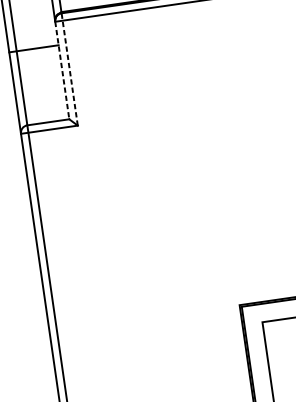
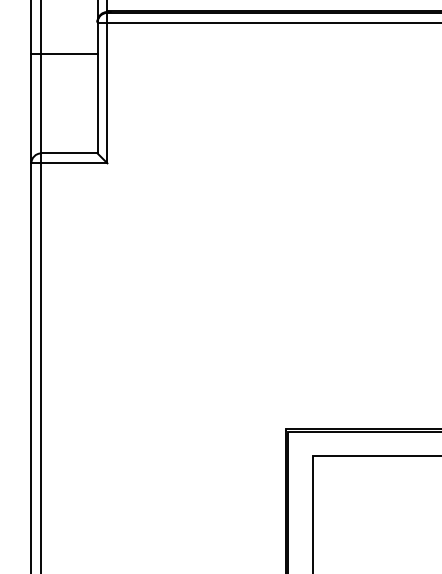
line: (69, 69) -> (107, 87), dashed -> solid
line: (62, 70) -> (97, 88), dashed -> solid

